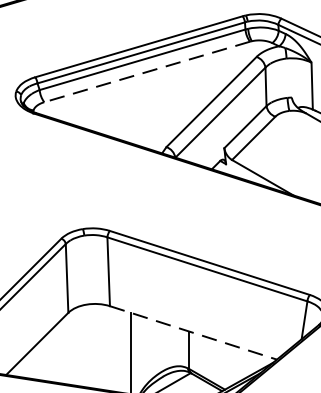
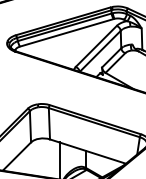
line: (146, 71) -> (66, 32), dashed -> solid
line: (194, 332) -> (88, 151), dashed -> solid

